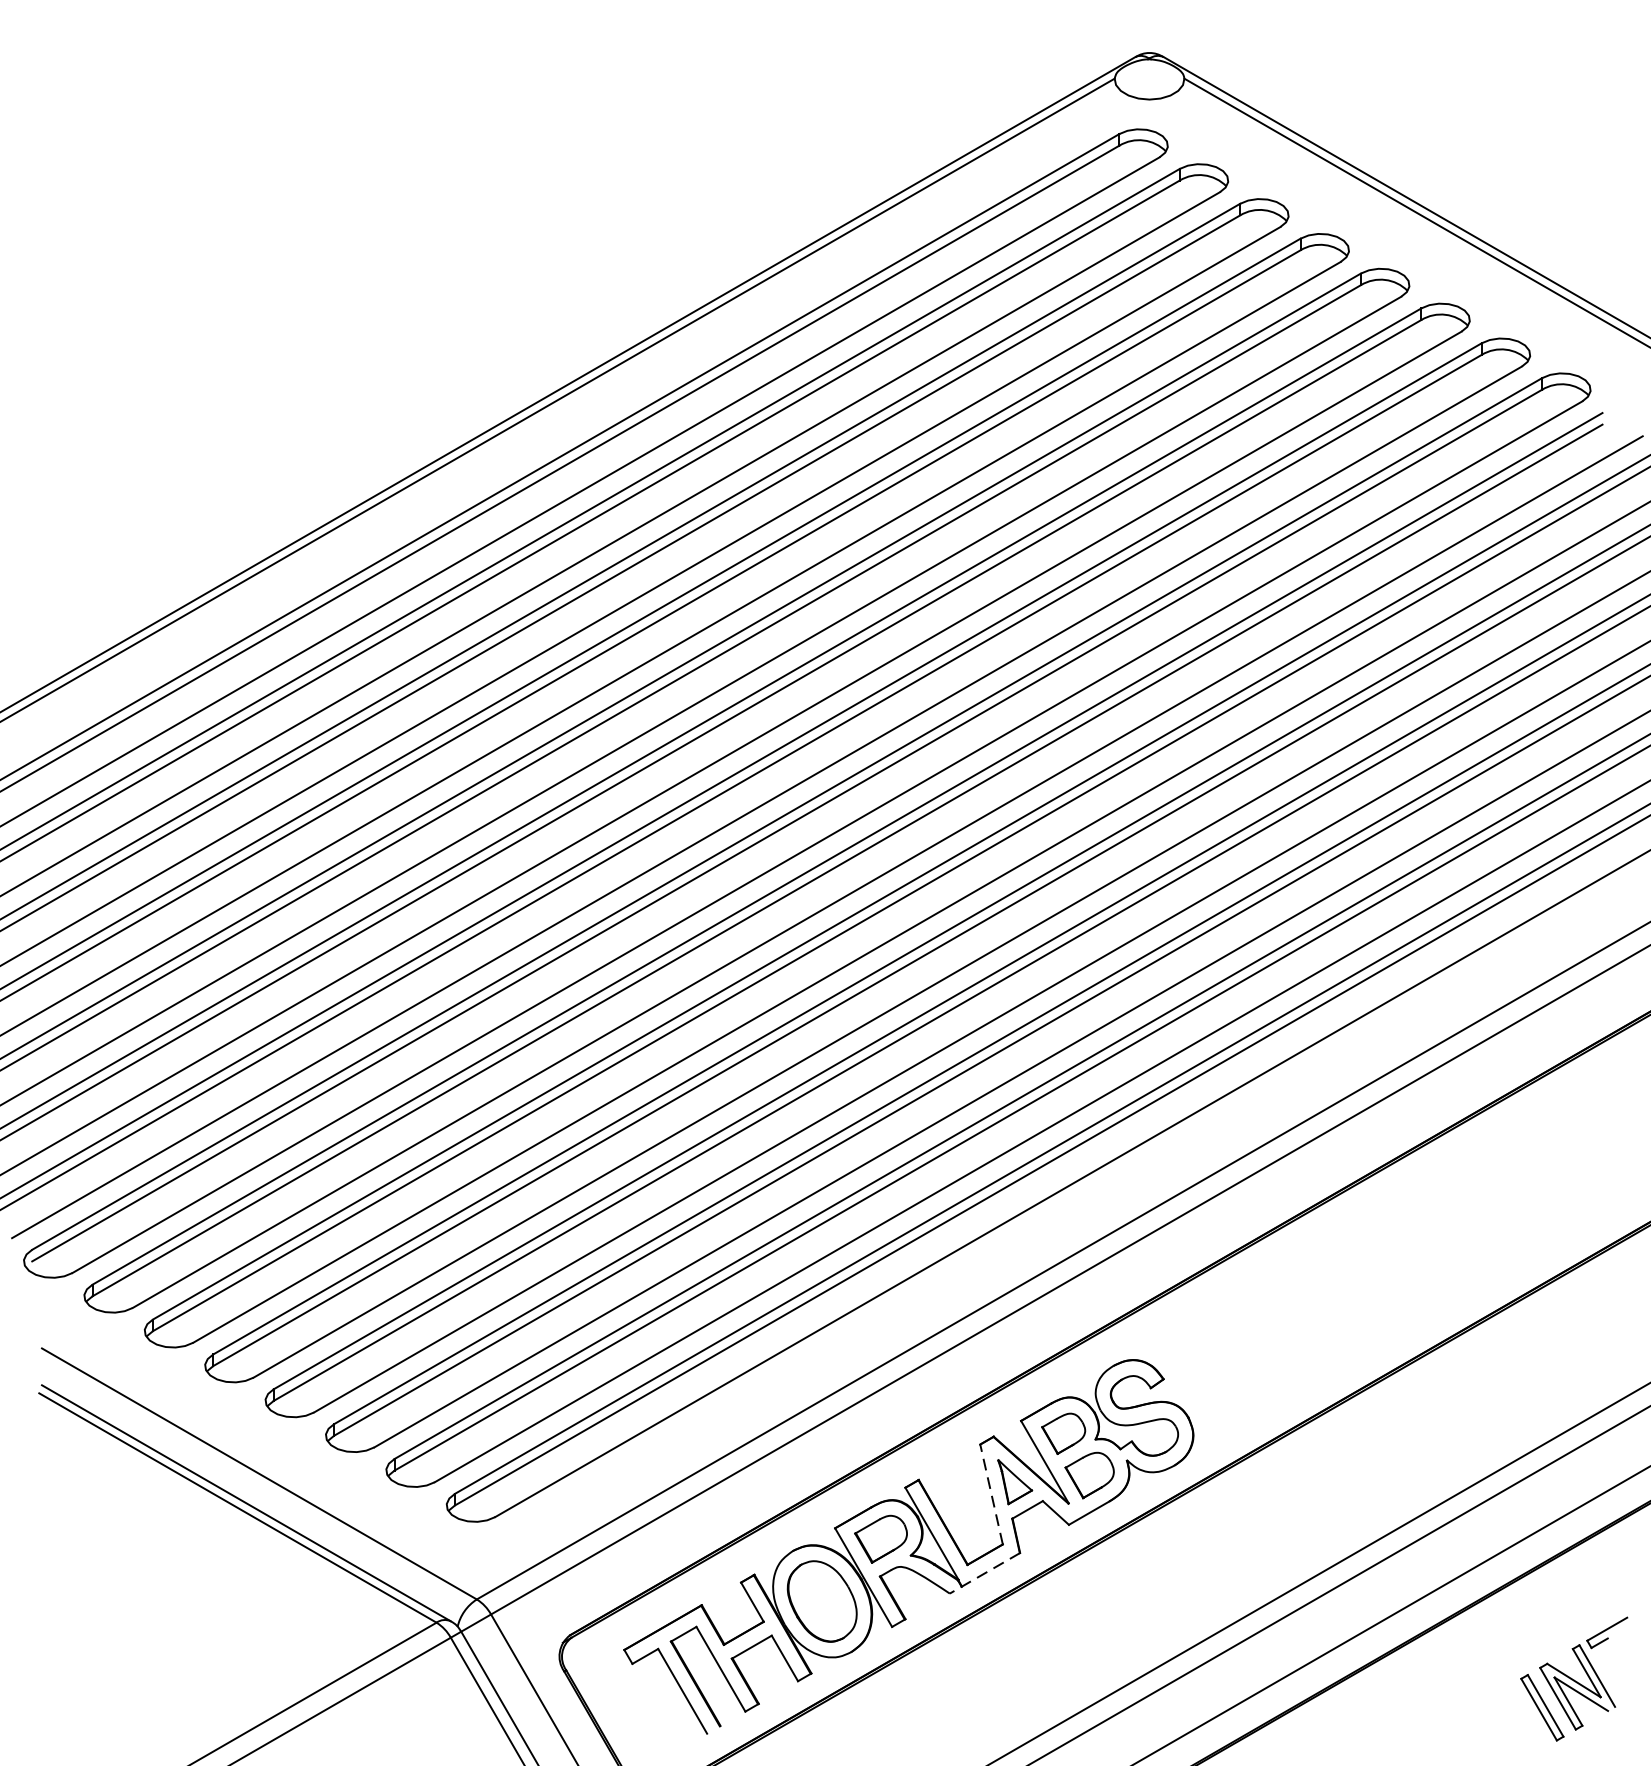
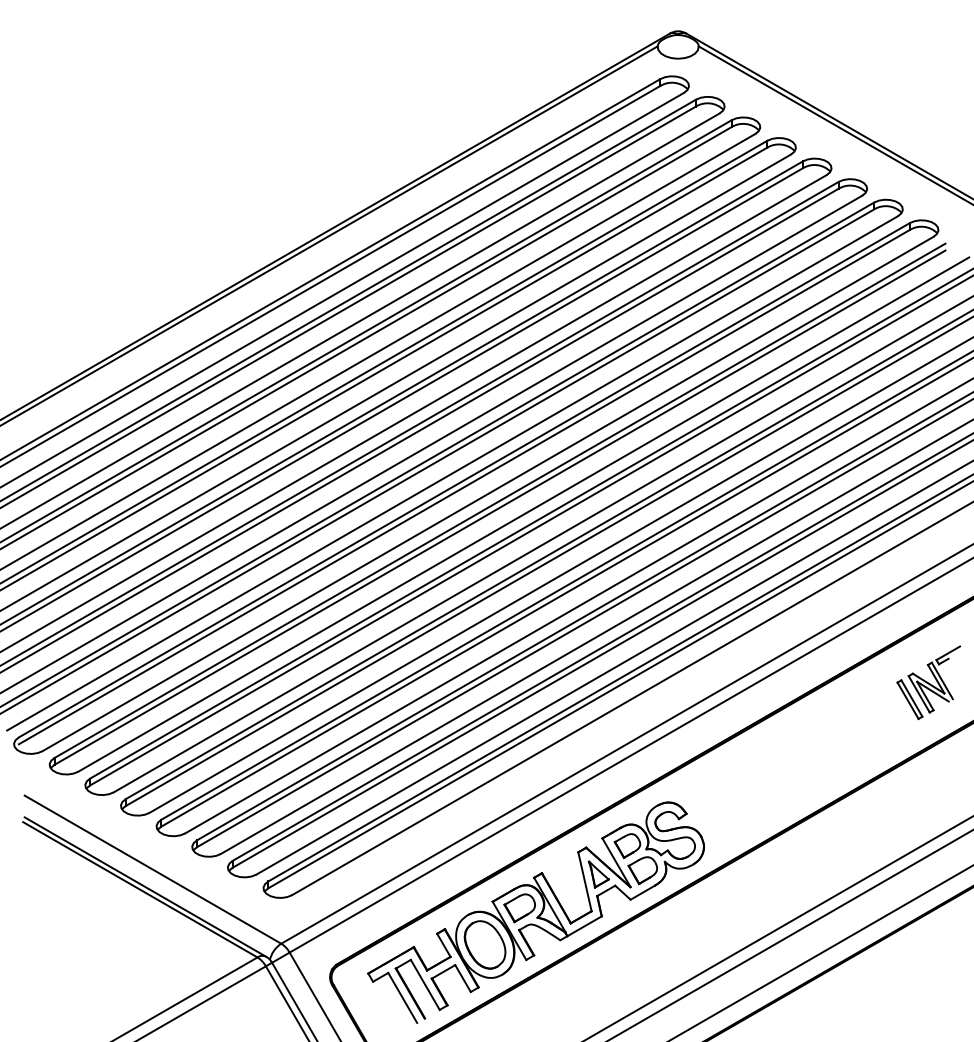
line: (990, 1493) -> (584, 881), dashed -> solid
line: (985, 1573) -> (581, 928), dashed -> solid
part: (1573, 1678) -> (928, 682), moved

